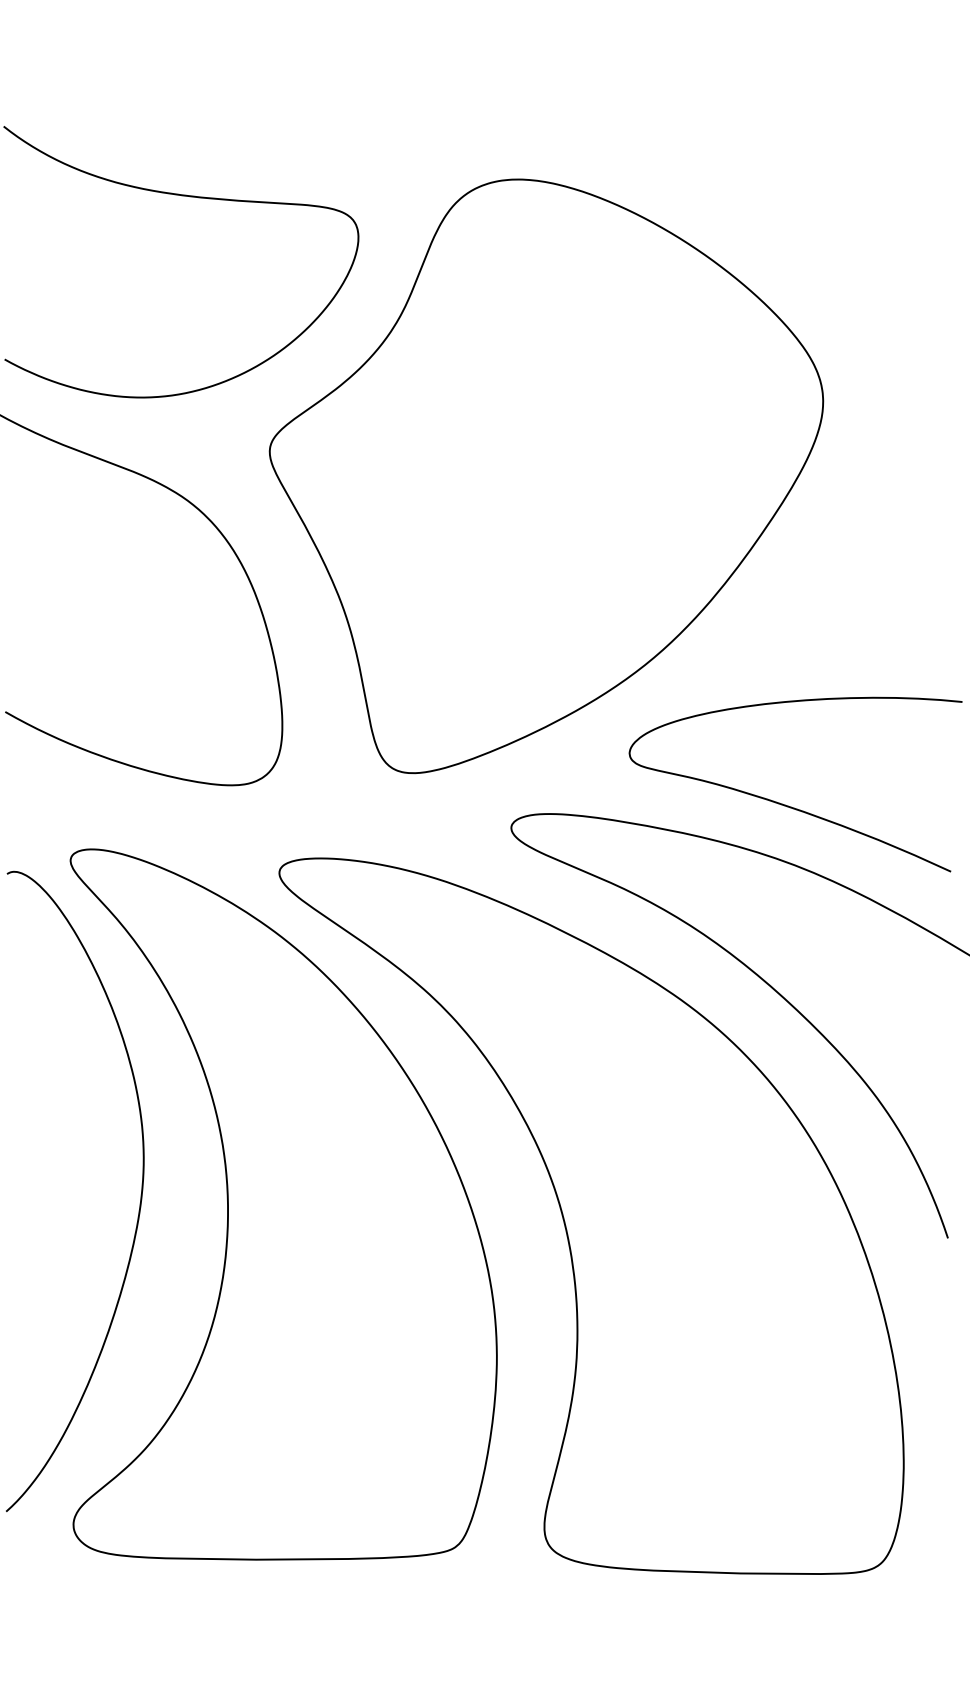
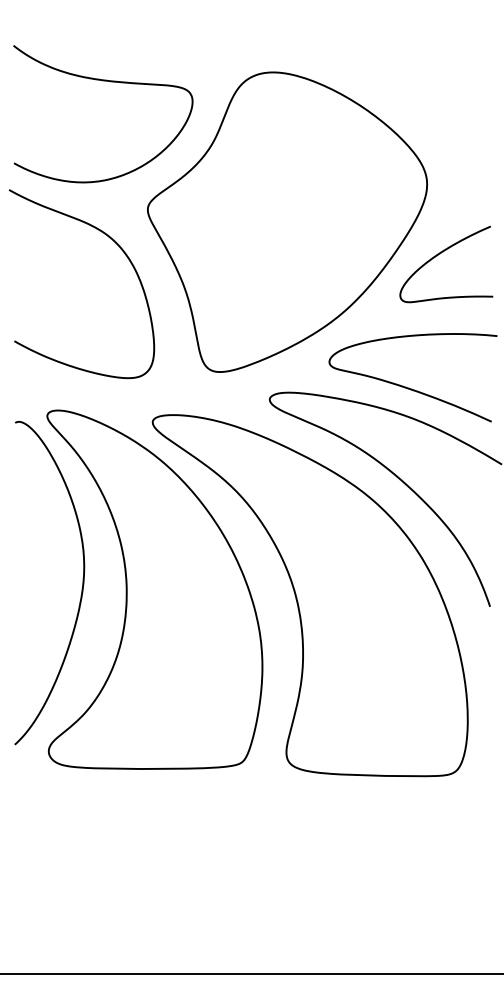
curve: (849, 540) -> (440, 254), added

